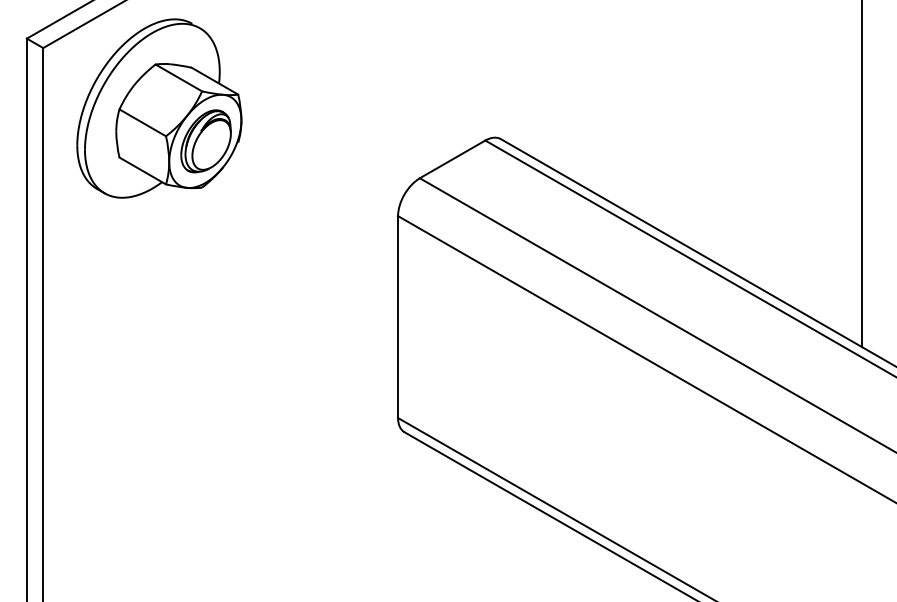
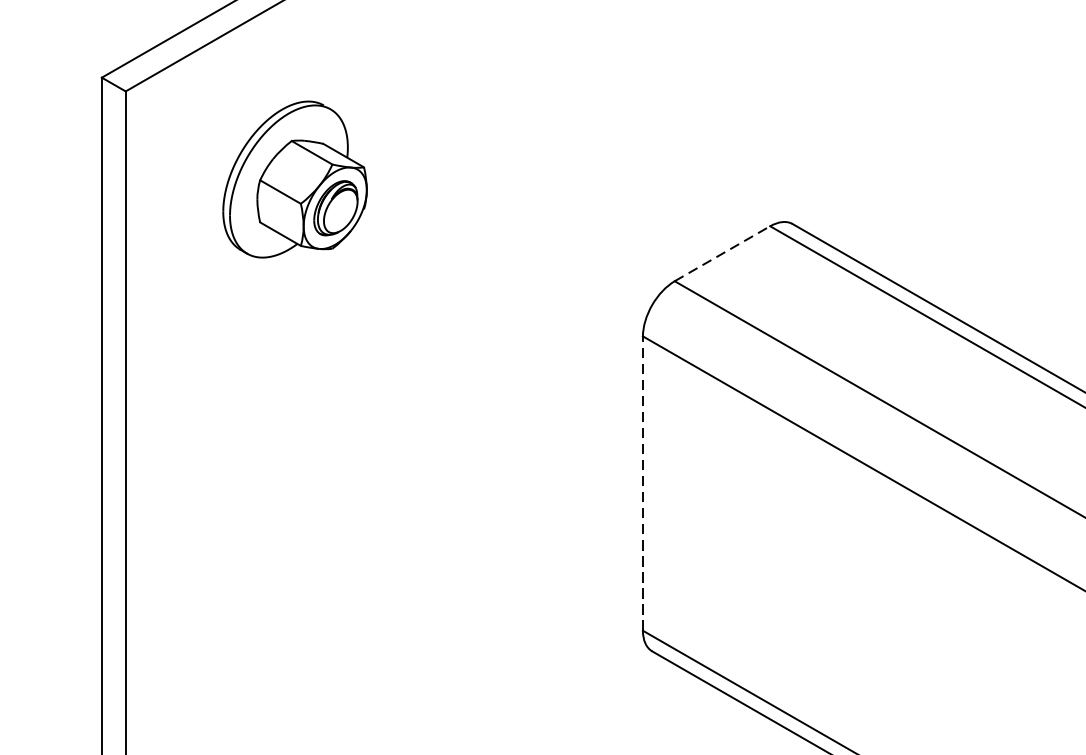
part: (159, 108) -> (295, 179), size x0.6
line: (452, 159) -> (722, 253), solid -> dashed
line: (398, 317) -> (643, 484), solid -> dashed

